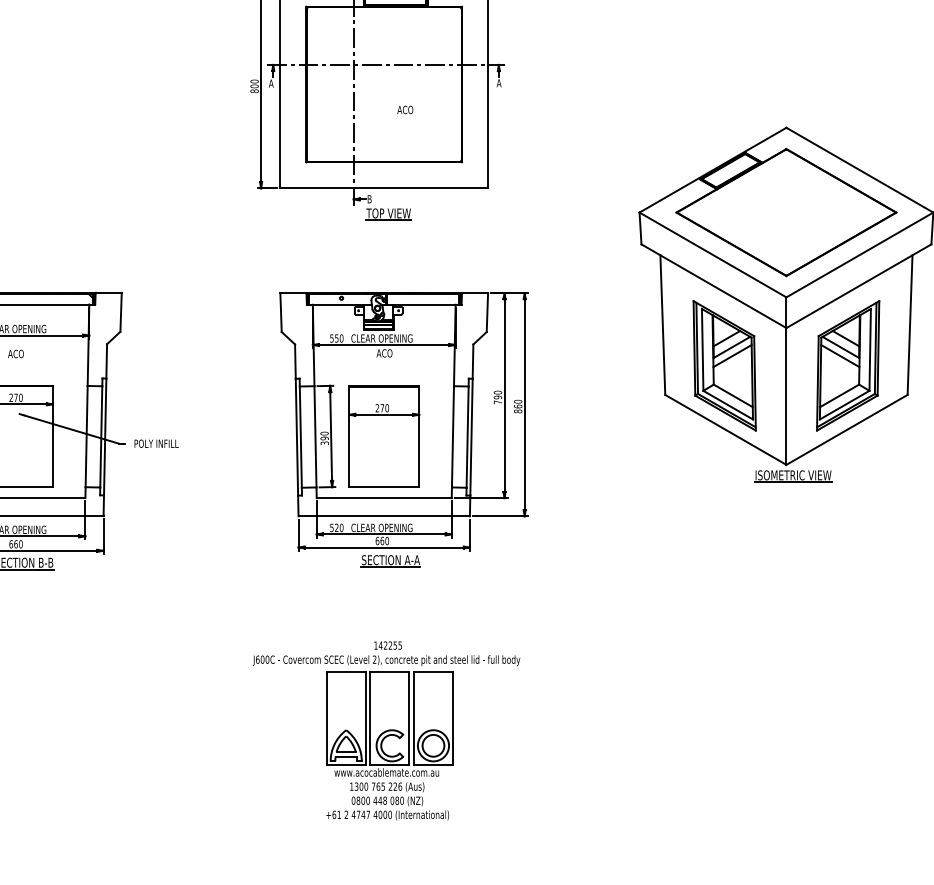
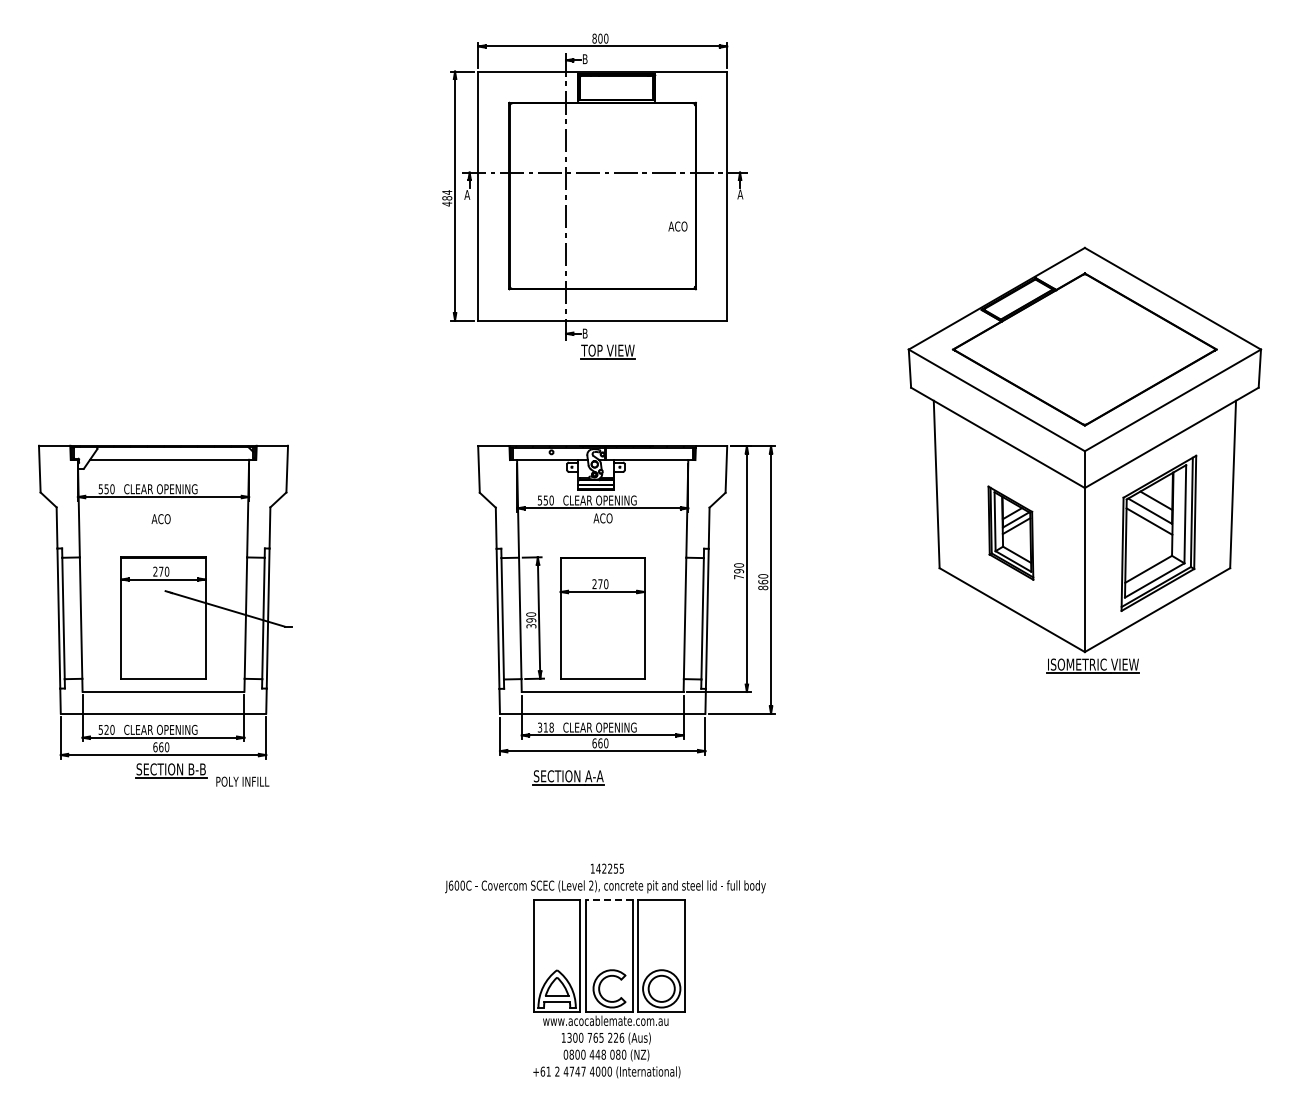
text: (254, 86) -> (447, 198), 800 -> 484
text: (404, 109) -> (677, 226), moved
part: (724, 365) -> (1010, 532), size x0.6
text: (156, 443) -> (242, 781), moved
text: (336, 527) -> (545, 727), 520 -> 318
part: (390, 561) -> (568, 777), moved
line: (389, 672) -> (608, 900), solid -> dashed

